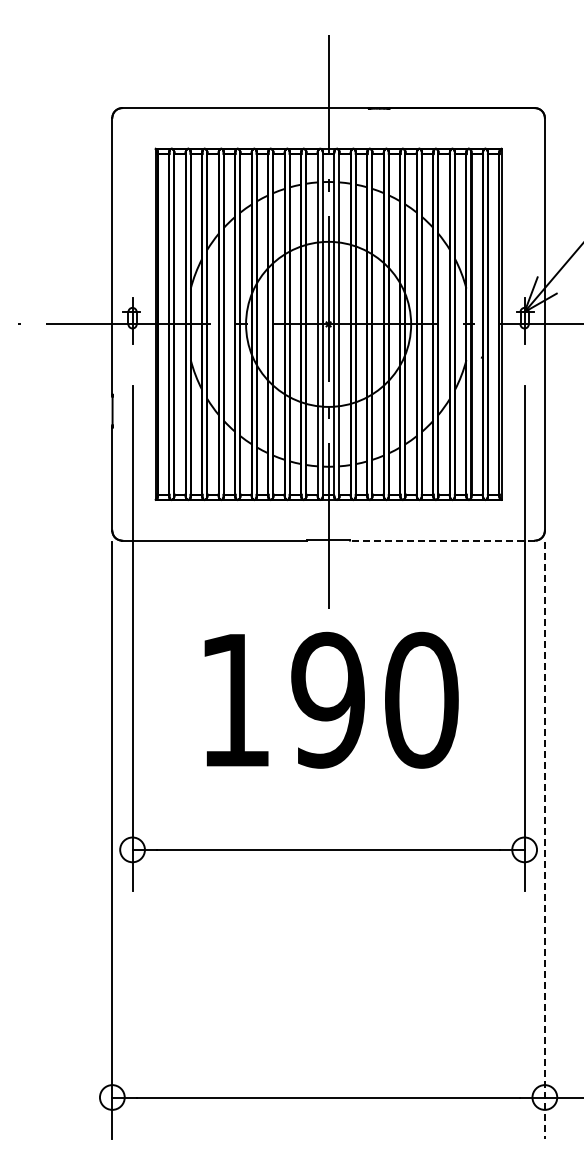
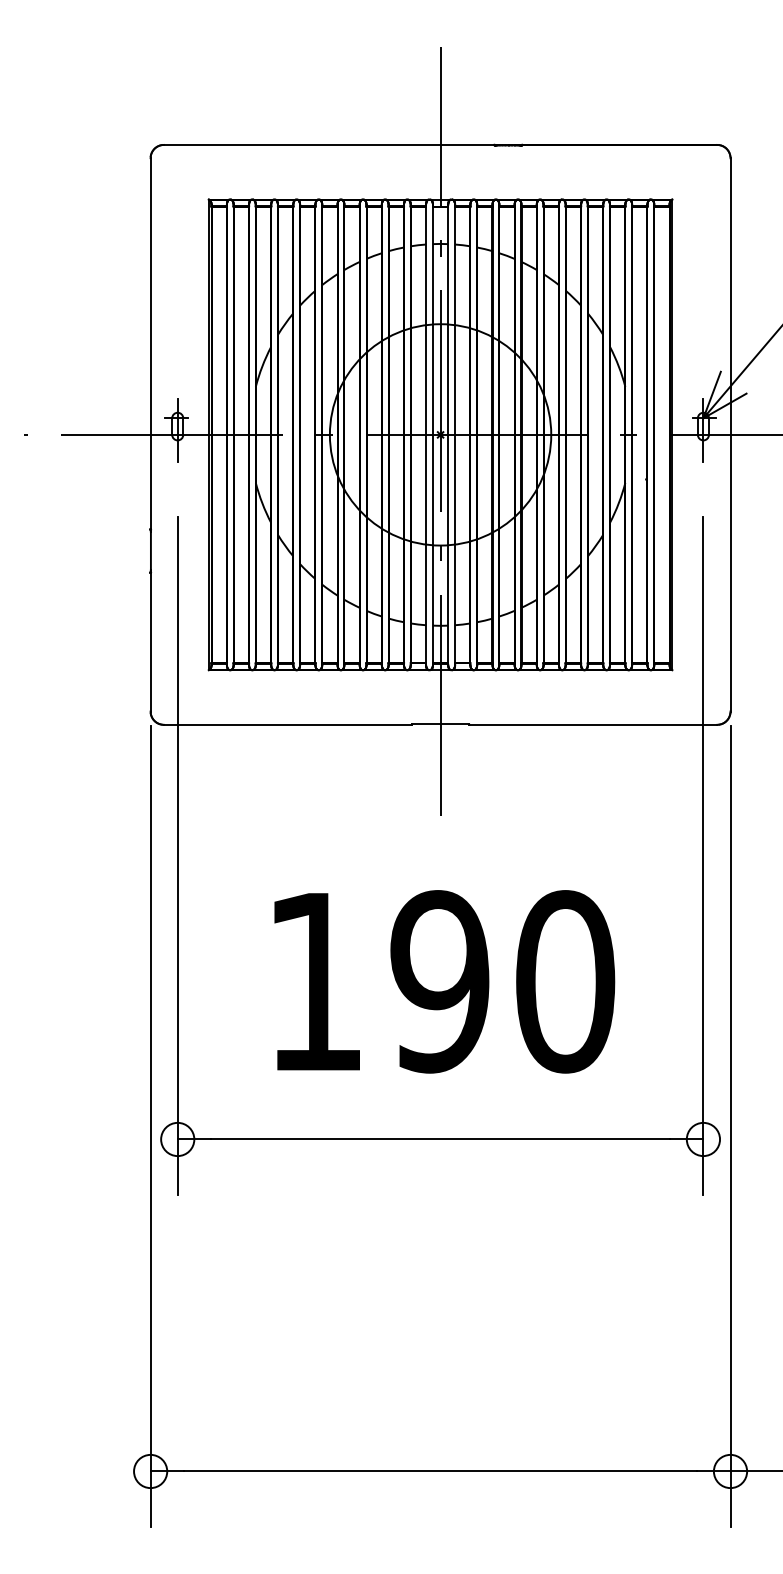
line: (442, 540) -> (593, 724), dashed -> solid
text: (331, 699) -> (444, 980), moved
line: (544, 840) -> (730, 1126), dashed -> solid

